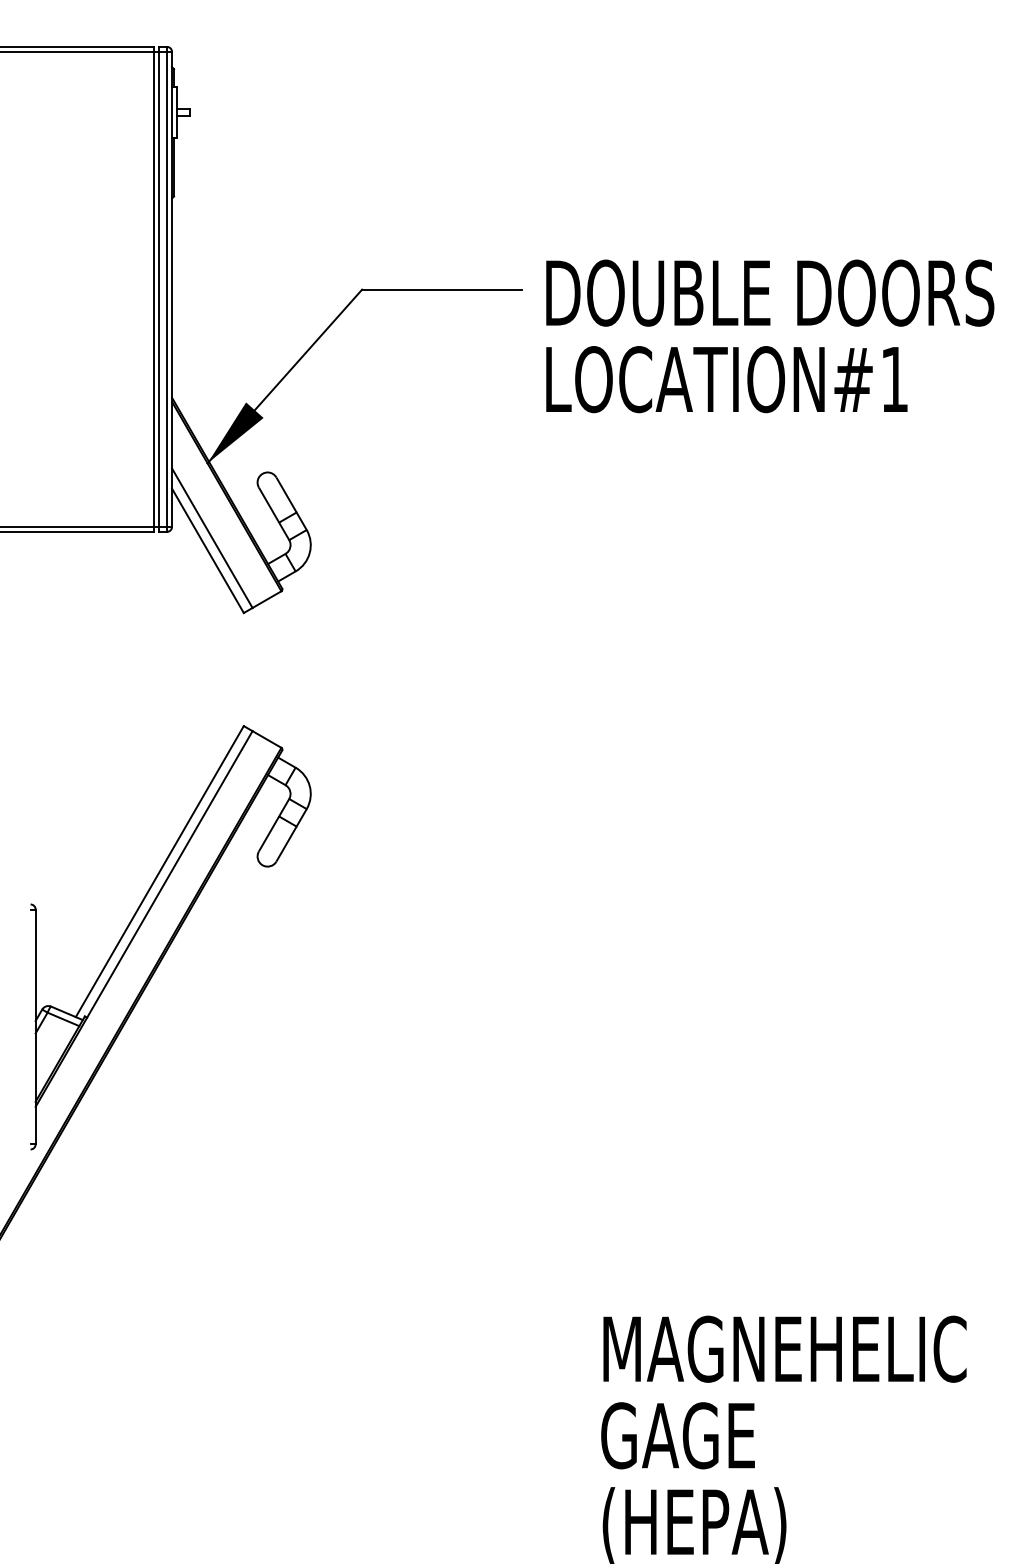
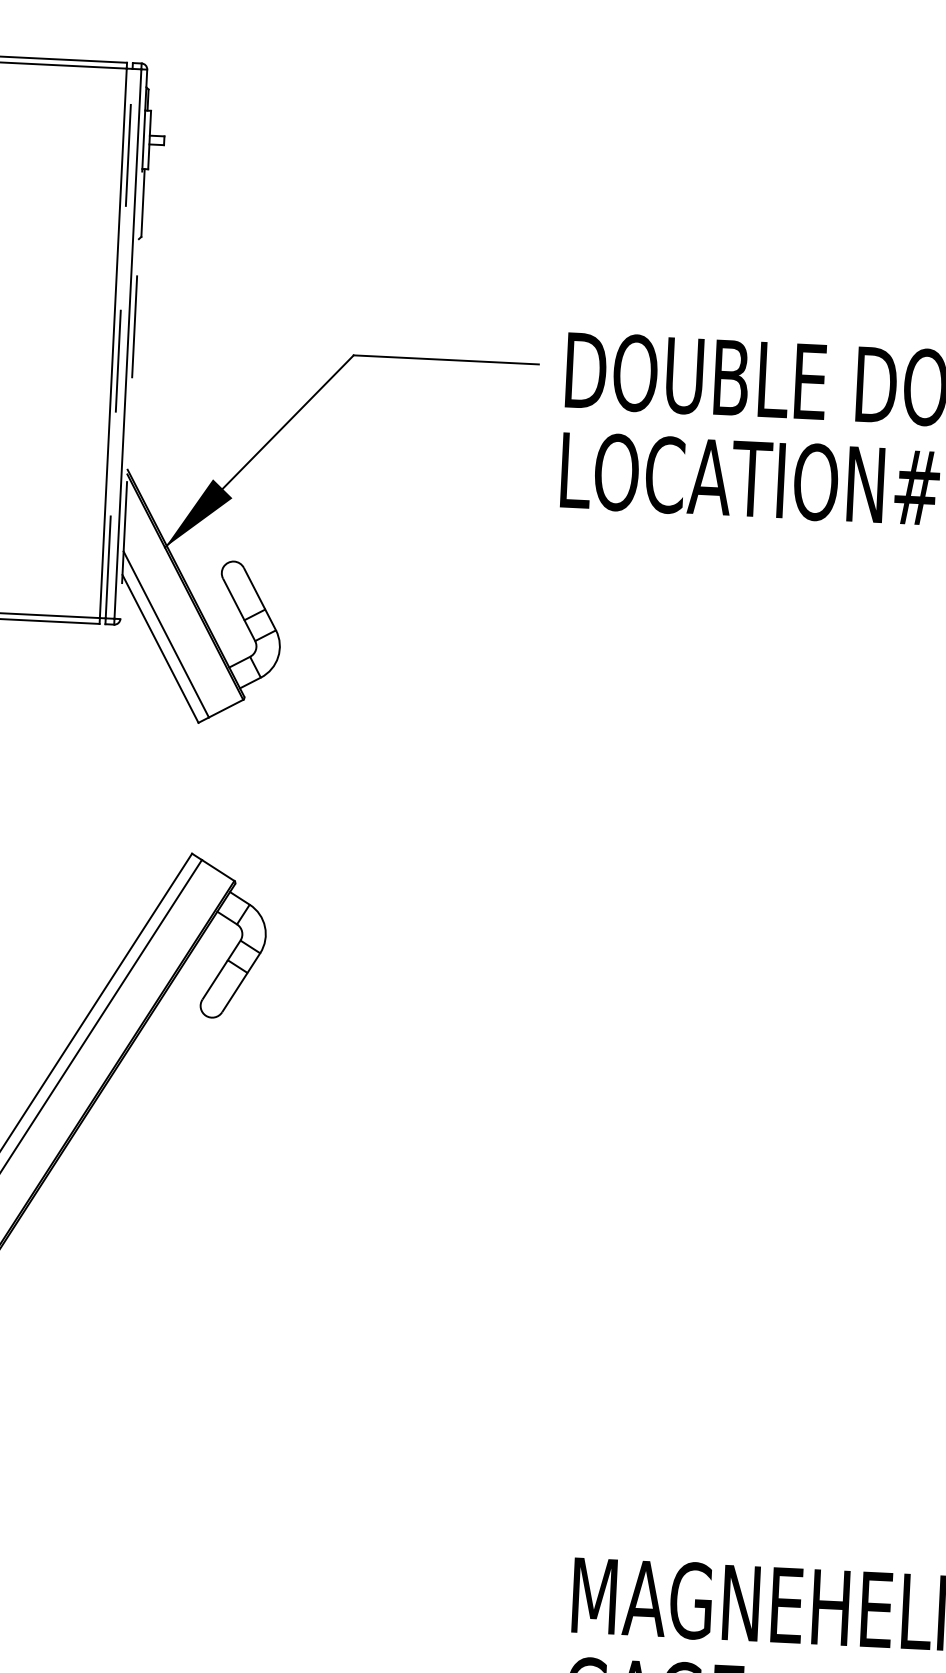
line: (159, 288) -> (119, 342), solid -> dashed
line: (172, 289) -> (134, 344), solid -> dashed

